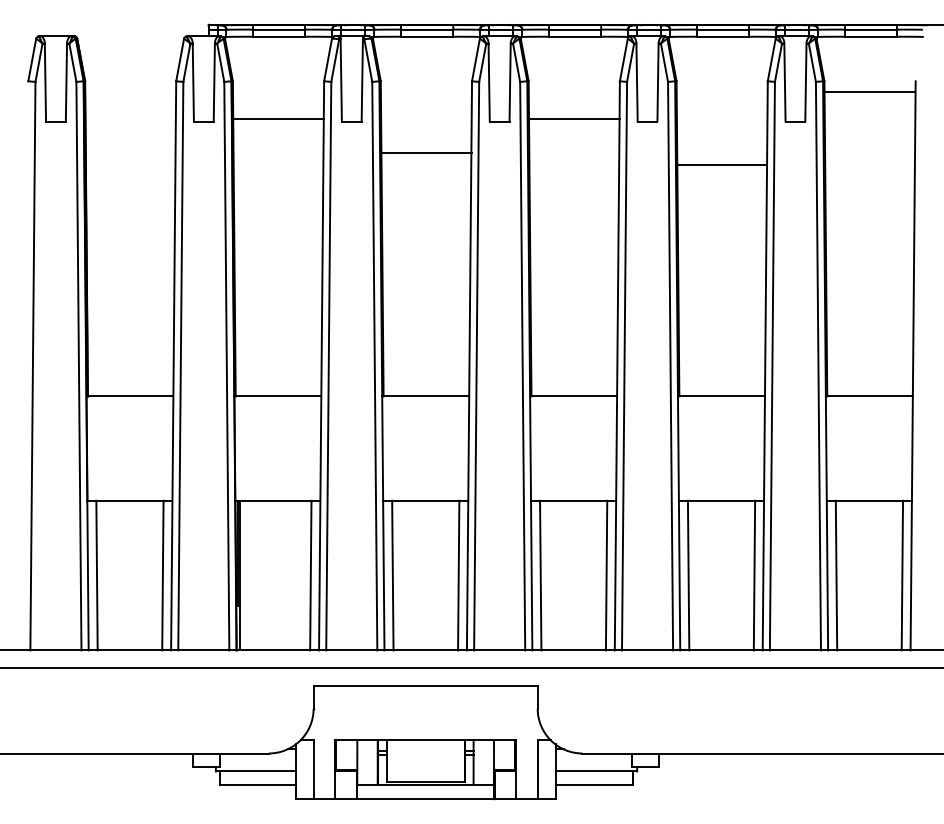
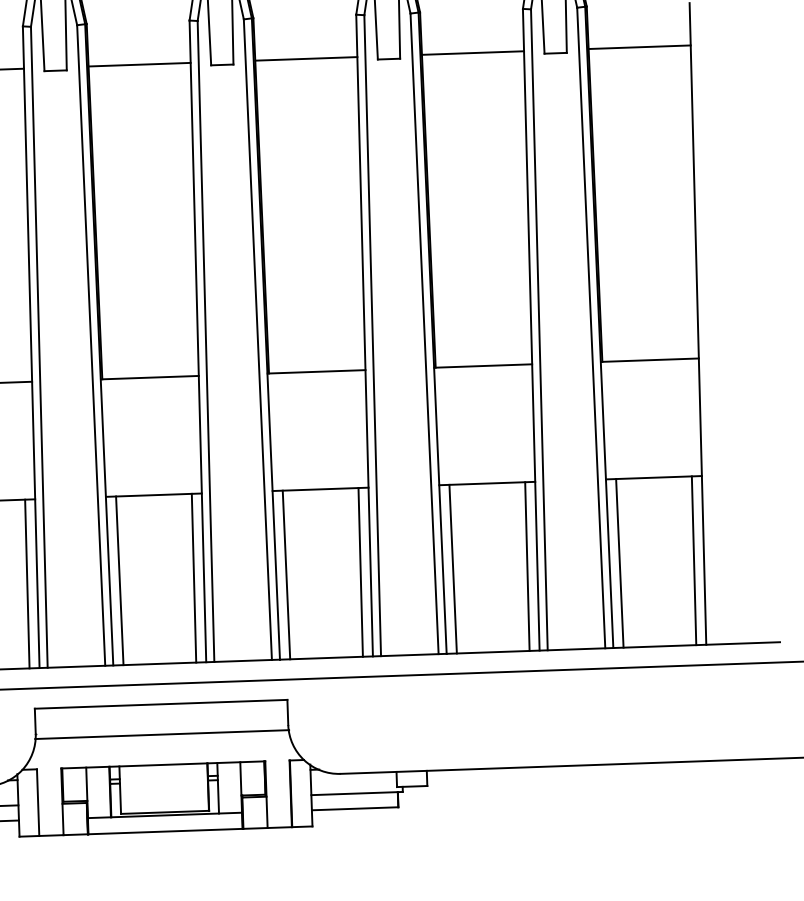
line: (869, 91) -> (639, 46), moved
line: (426, 152) -> (139, 64), moved
line: (722, 164) -> (473, 52), moved
line: (425, 713) -> (162, 734), added

